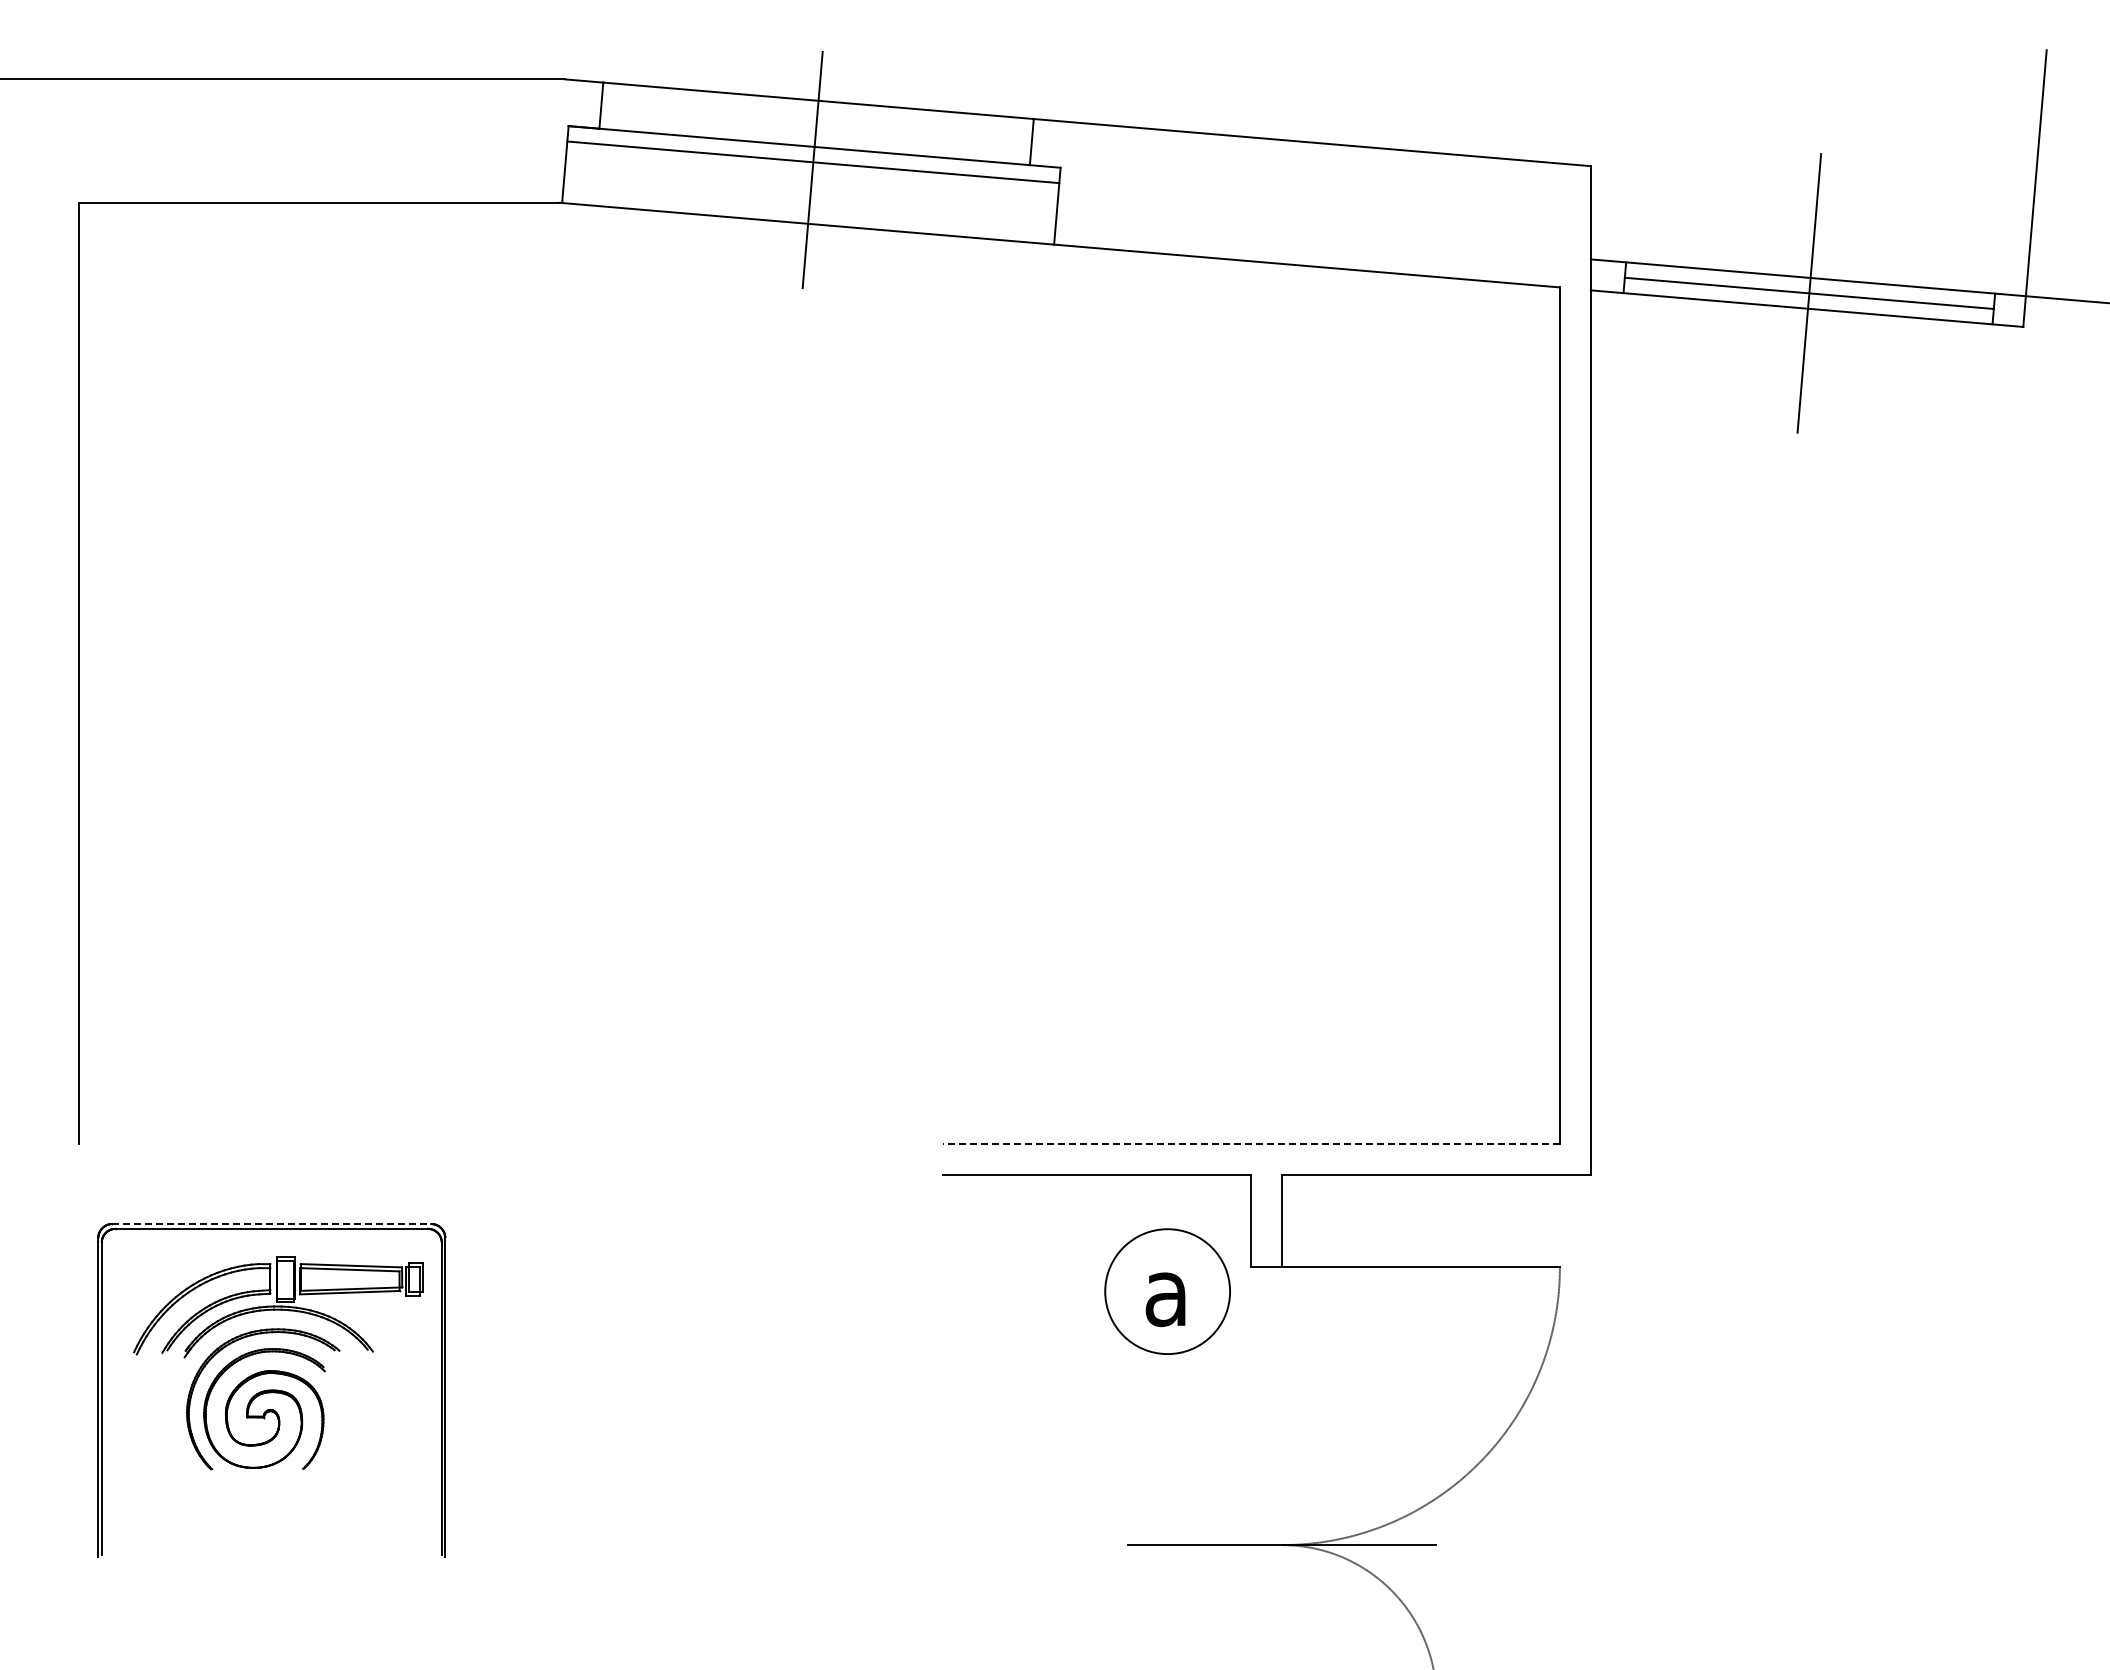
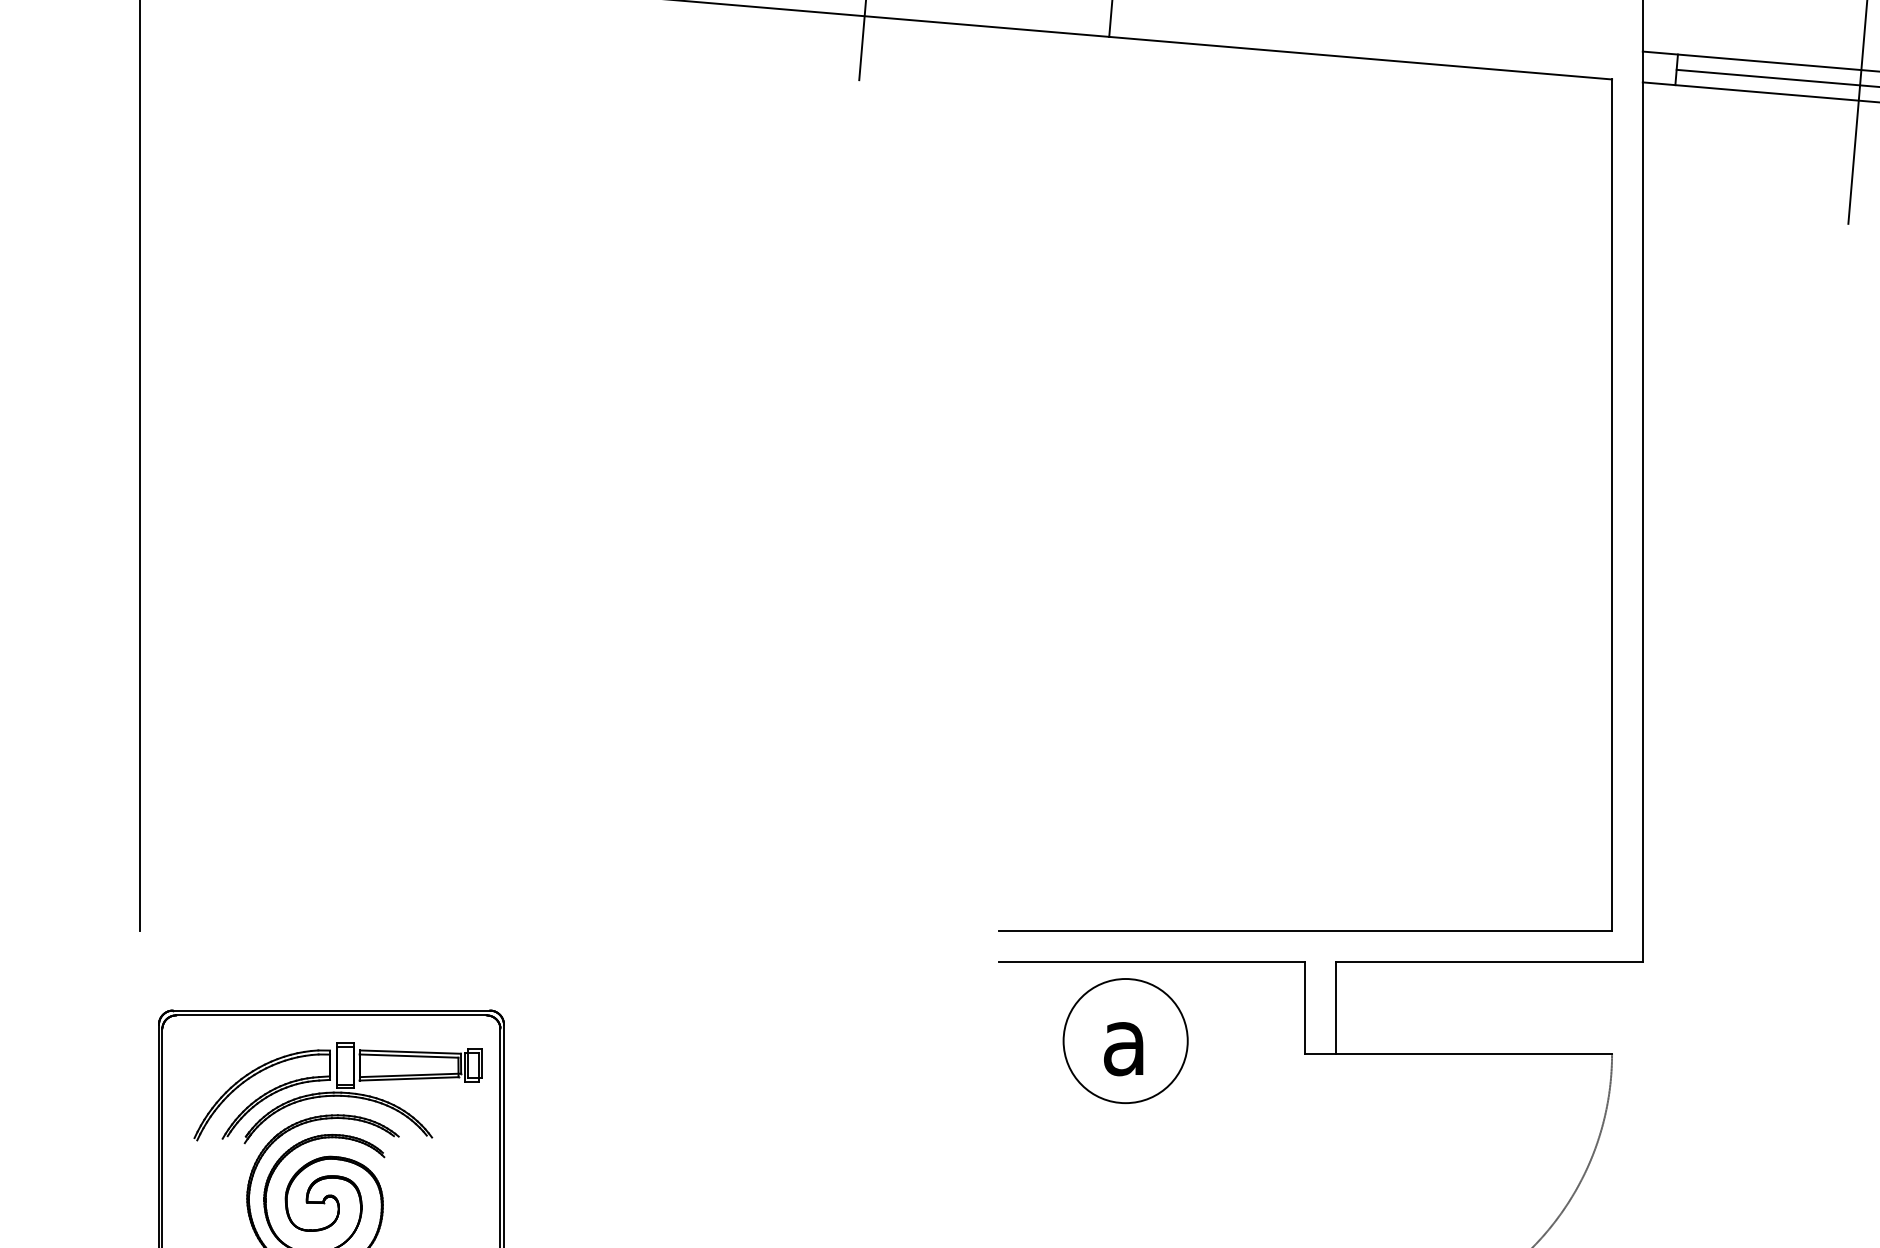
line: (1251, 1143) -> (1305, 930), dashed -> solid
line: (272, 1224) -> (332, 1011), dashed -> solid
part: (1167, 1291) -> (1125, 1040), moved

